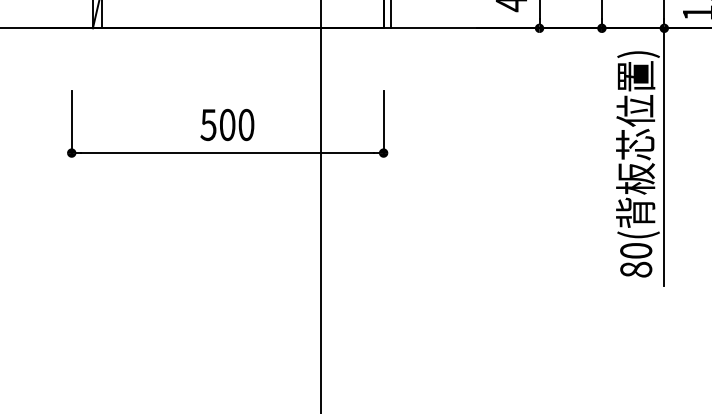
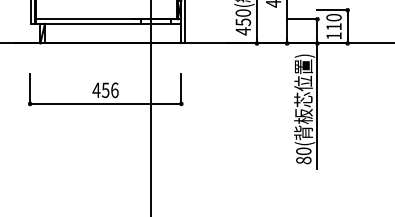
text: (227, 125) -> (105, 90), 500 -> 456

